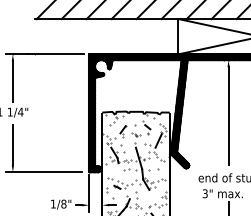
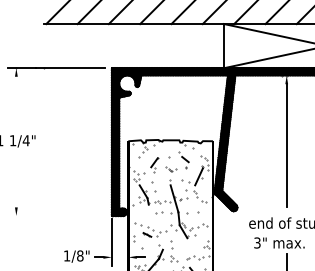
line: (12, 81) -> (15, 102), removed
line: (12, 144) -> (15, 181), removed
line: (44, 172) -> (55, 216), removed

